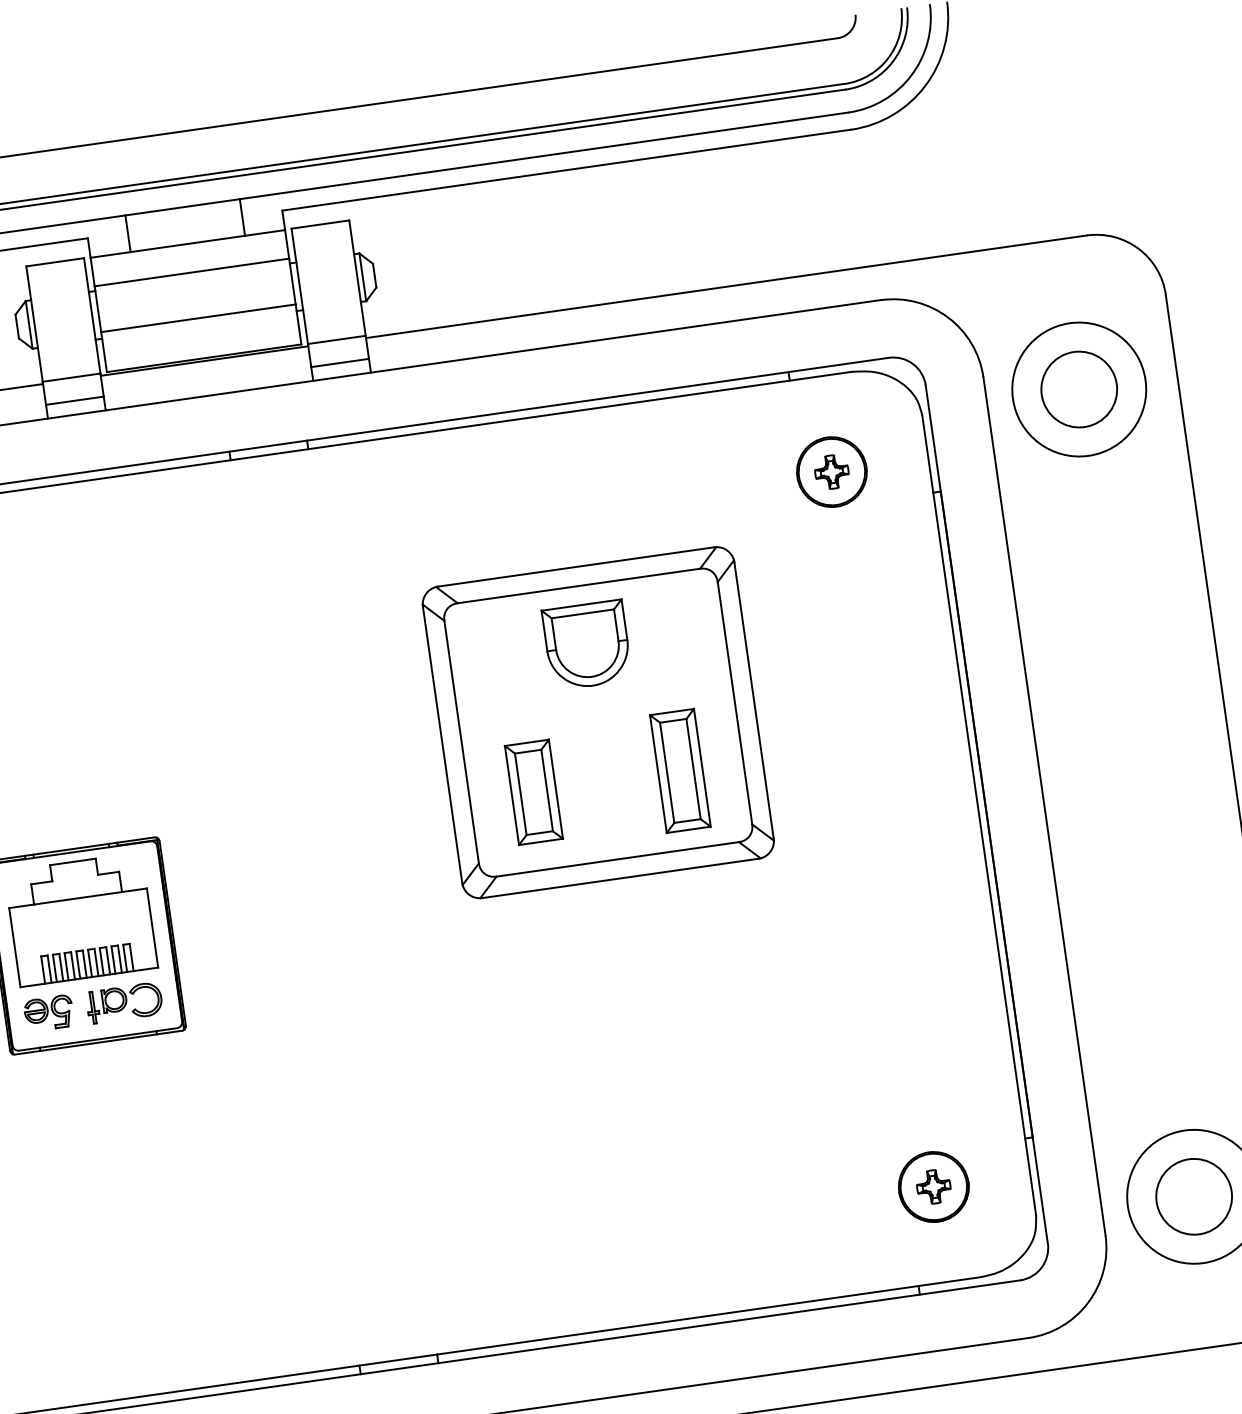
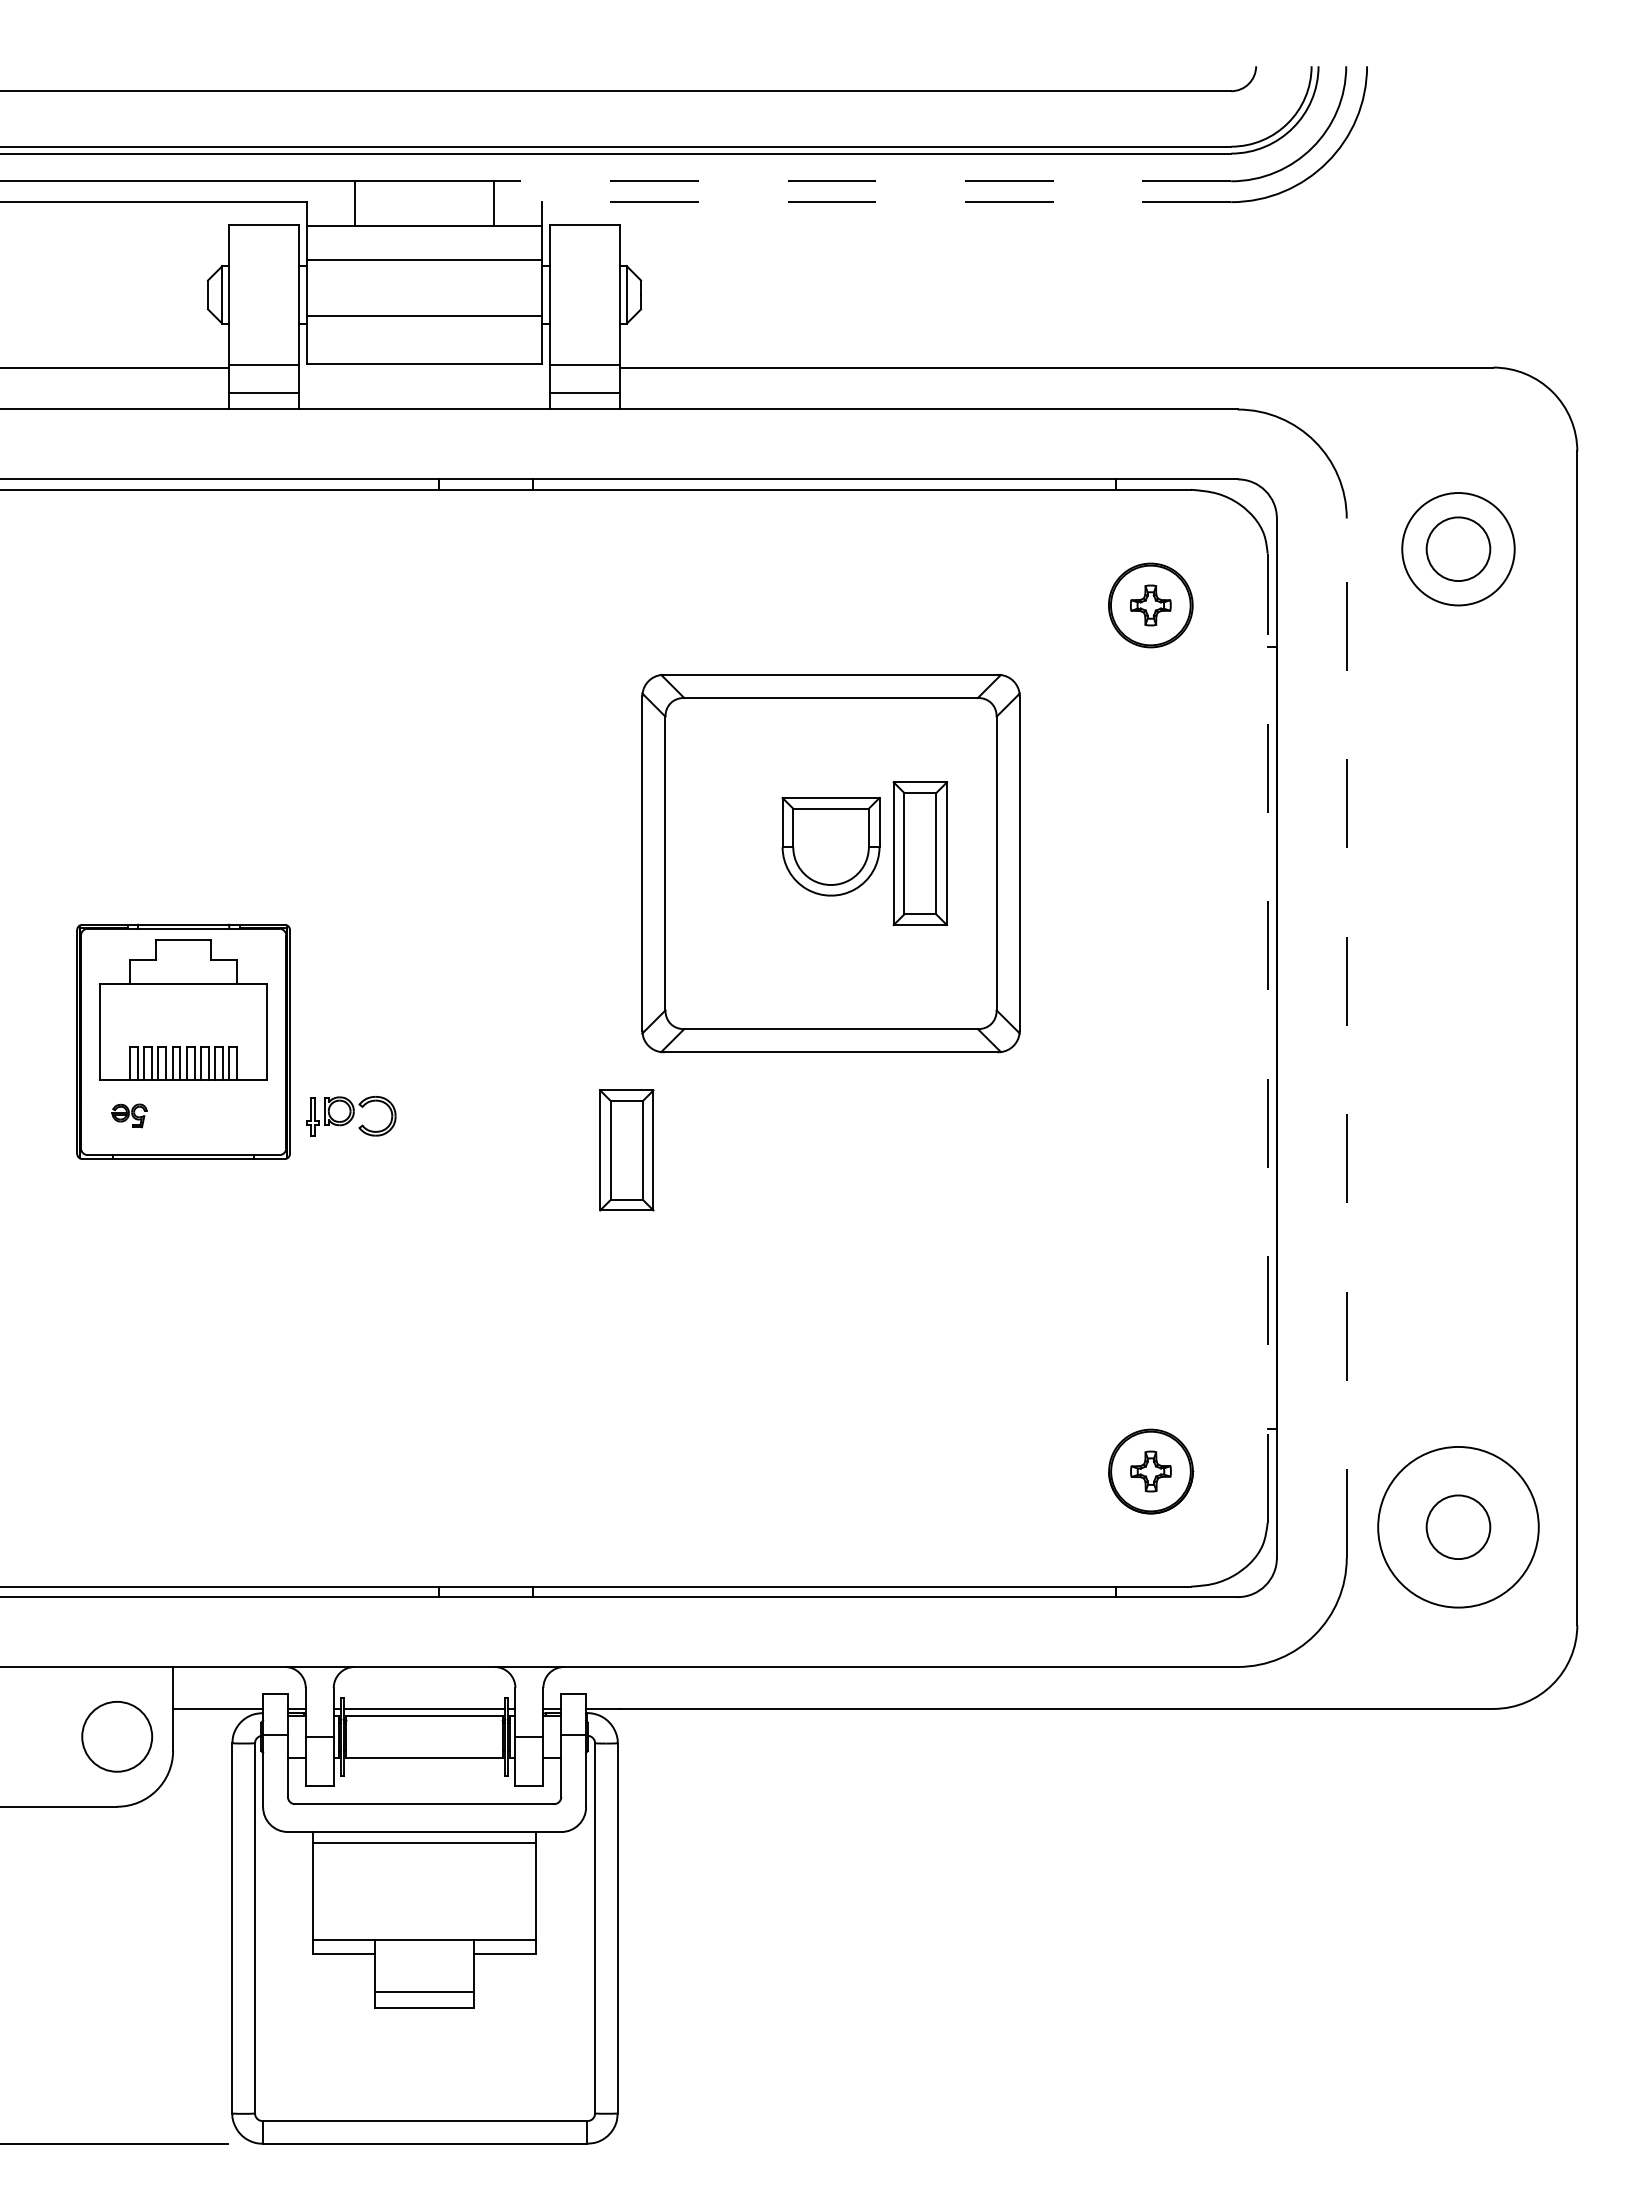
line: (544, 156) -> (862, 181), solid -> dashed
line: (566, 170) -> (886, 202), solid -> dashed
line: (204, 361) -> (424, 367), removed
circle: (1079, 388) -> (1458, 548), size x0.7
circle: (1079, 388) -> (1458, 548), size x0.7
part: (586, 645) -> (830, 846), moved
part: (679, 770) -> (919, 853), moved
part: (533, 792) -> (626, 1150), moved
line: (1044, 806) -> (1346, 1038), solid -> dashed
line: (978, 814) -> (1267, 1037), solid -> dashed
part: (124, 1003) -> (351, 1116), moved
part: (48, 1013) -> (129, 1115), size x0.6
circle: (1194, 1196) -> (1458, 1526), size x0.7

